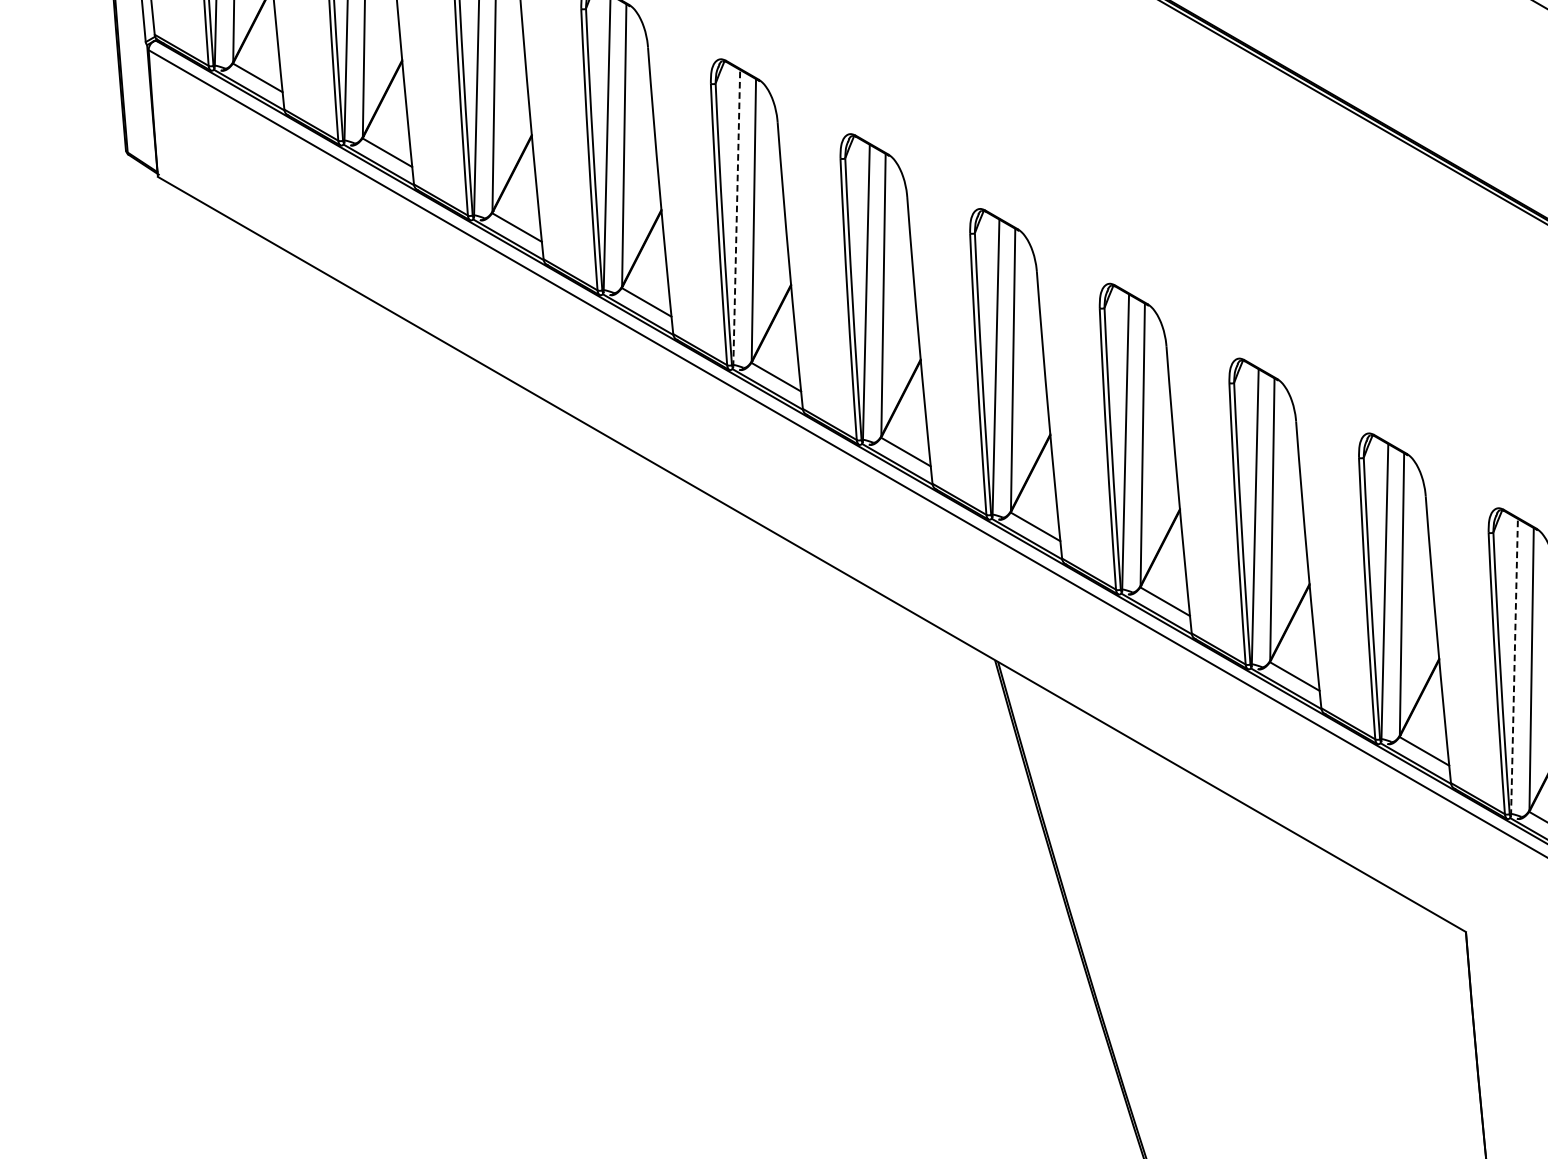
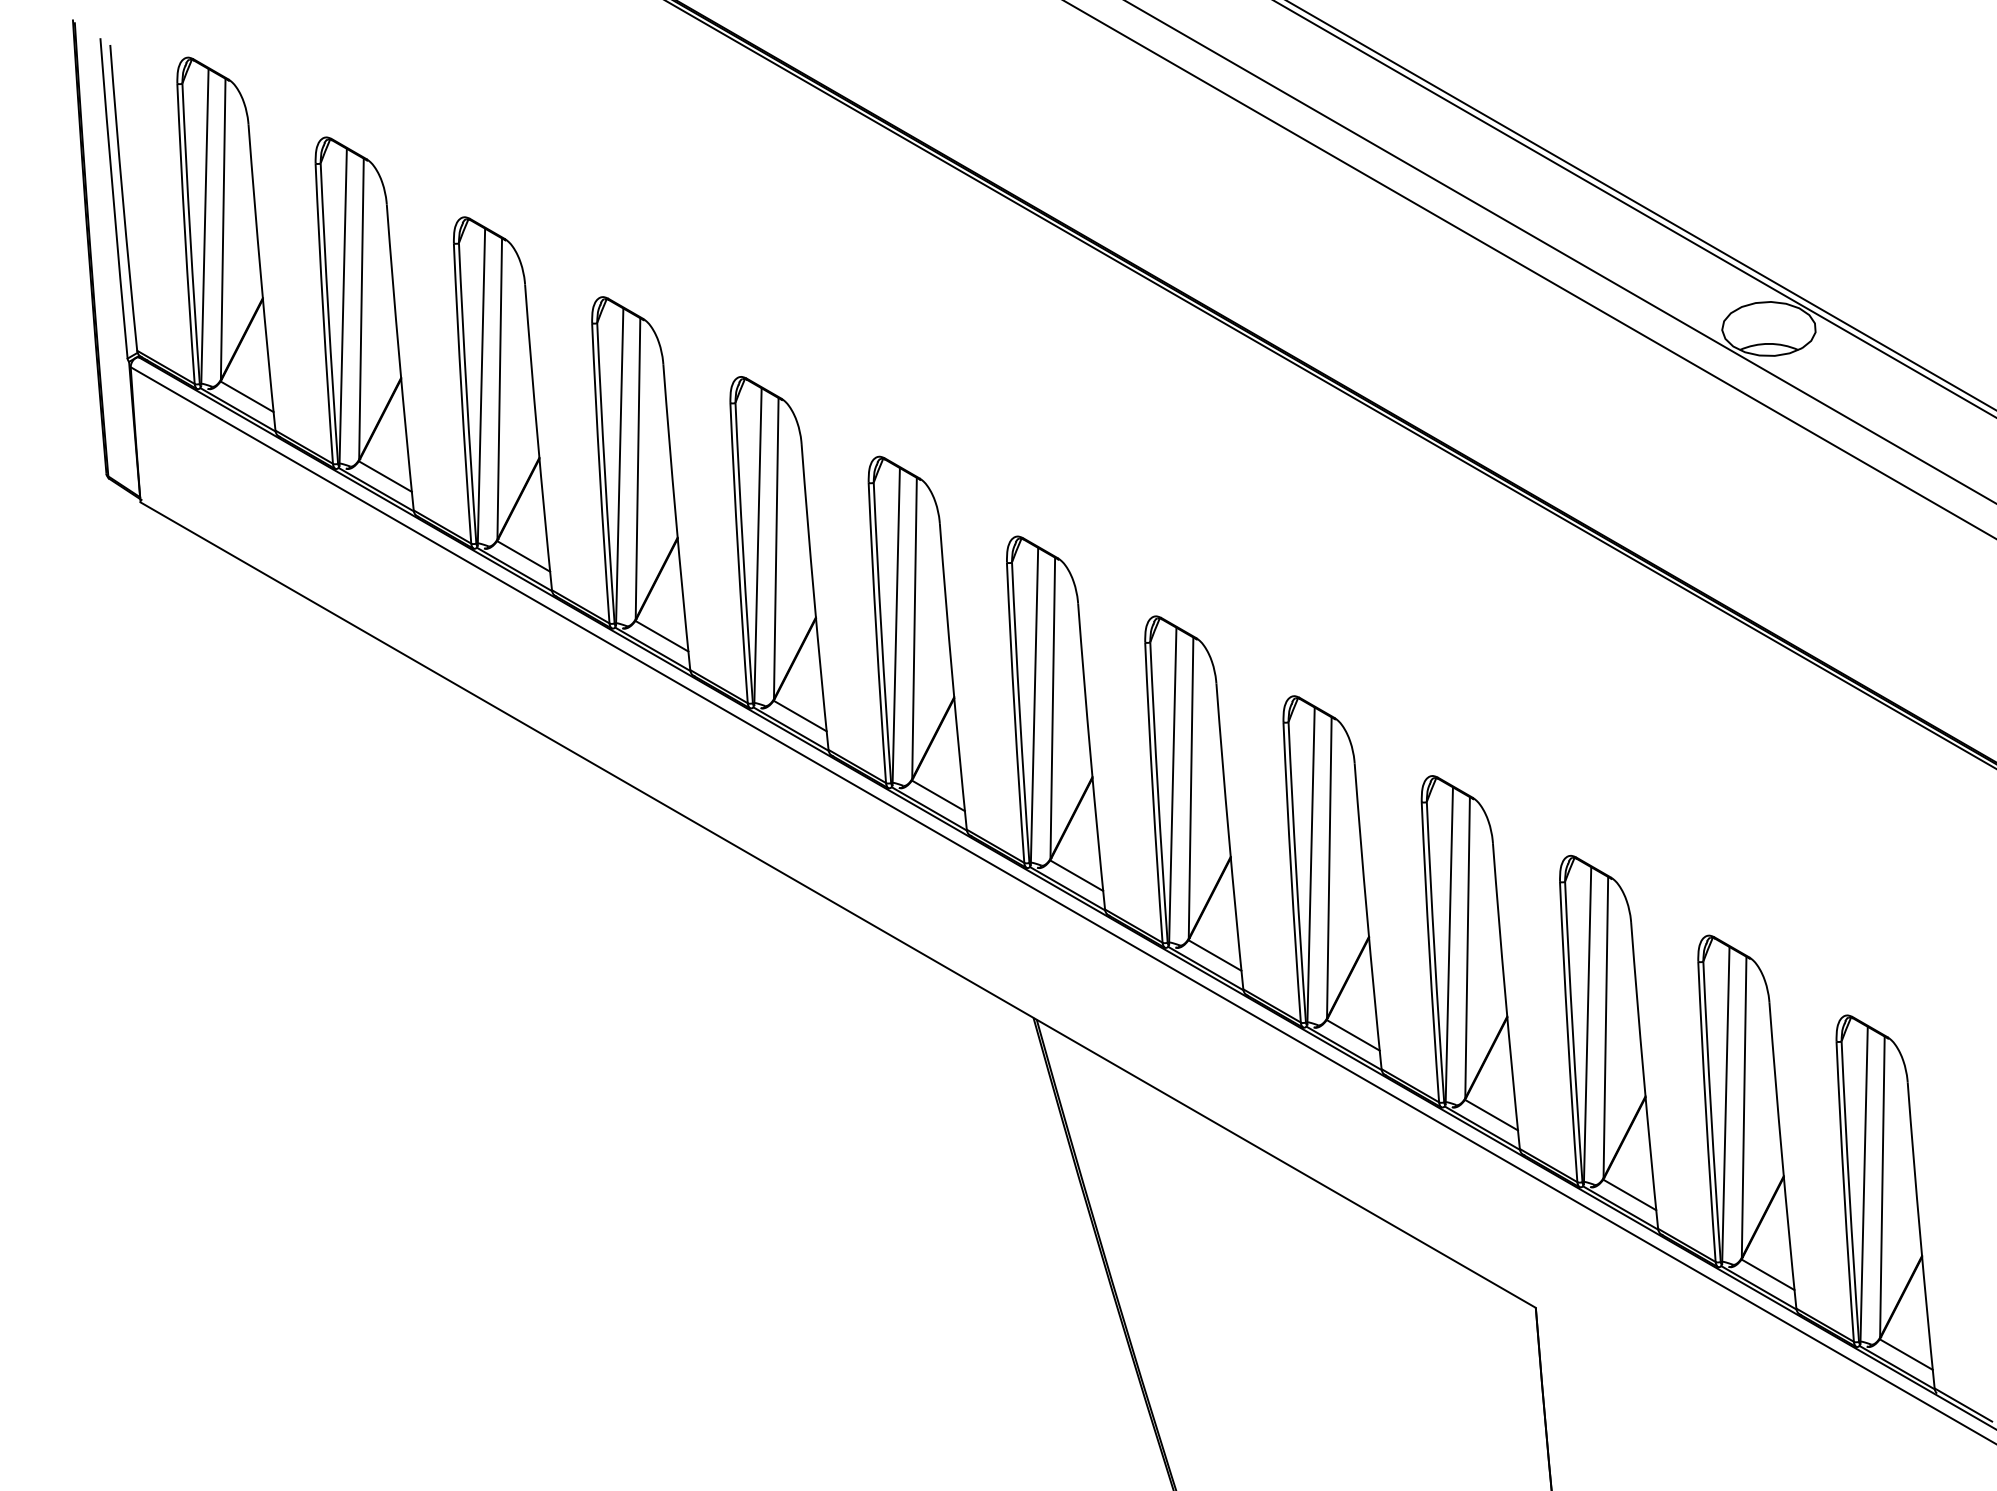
line: (737, 218) -> (758, 546), dashed -> solid
line: (1514, 667) -> (1587, 1025), dashed -> solid

